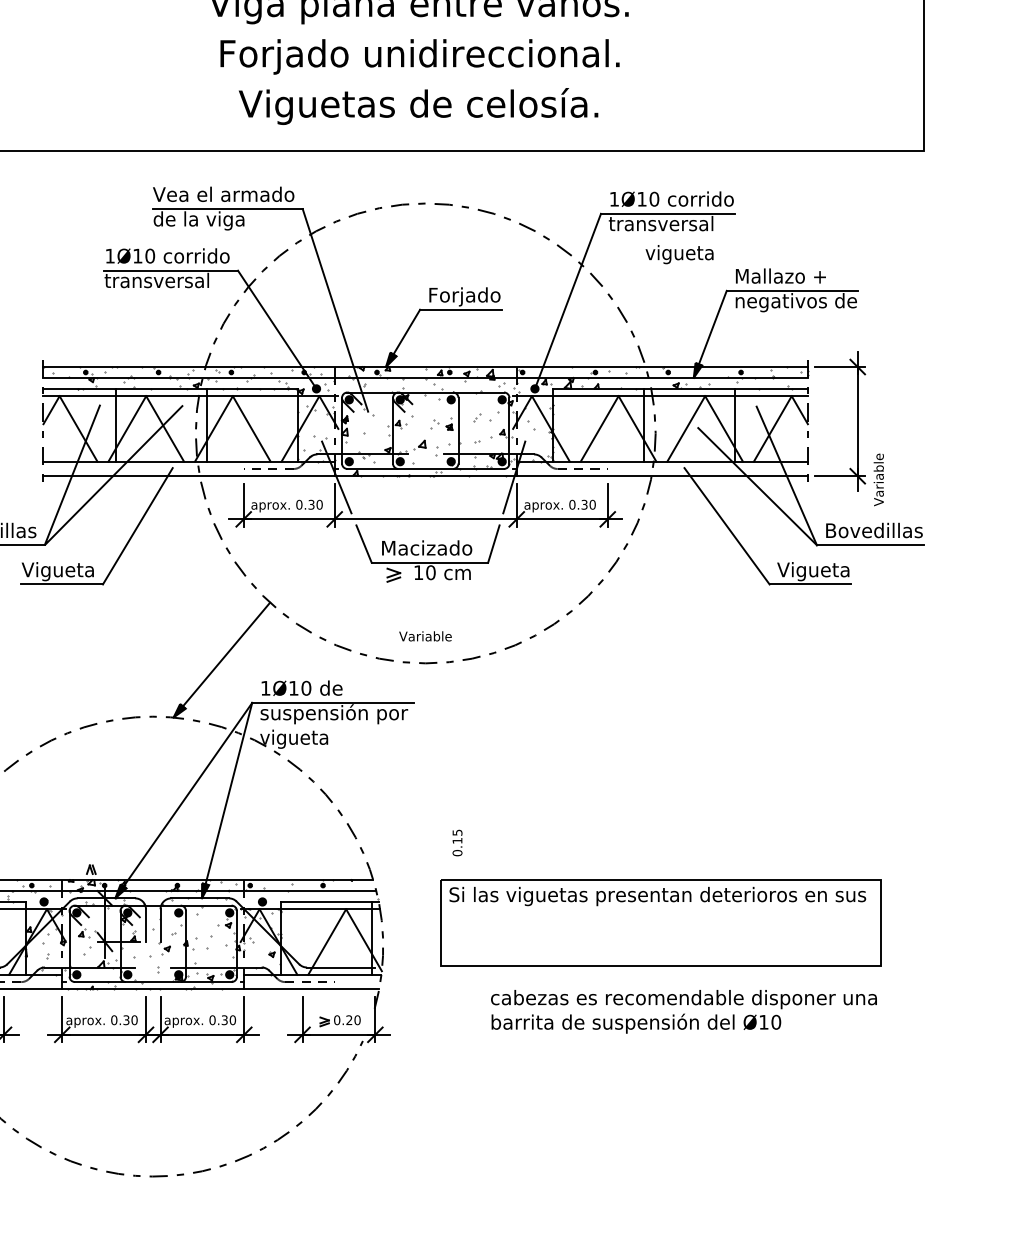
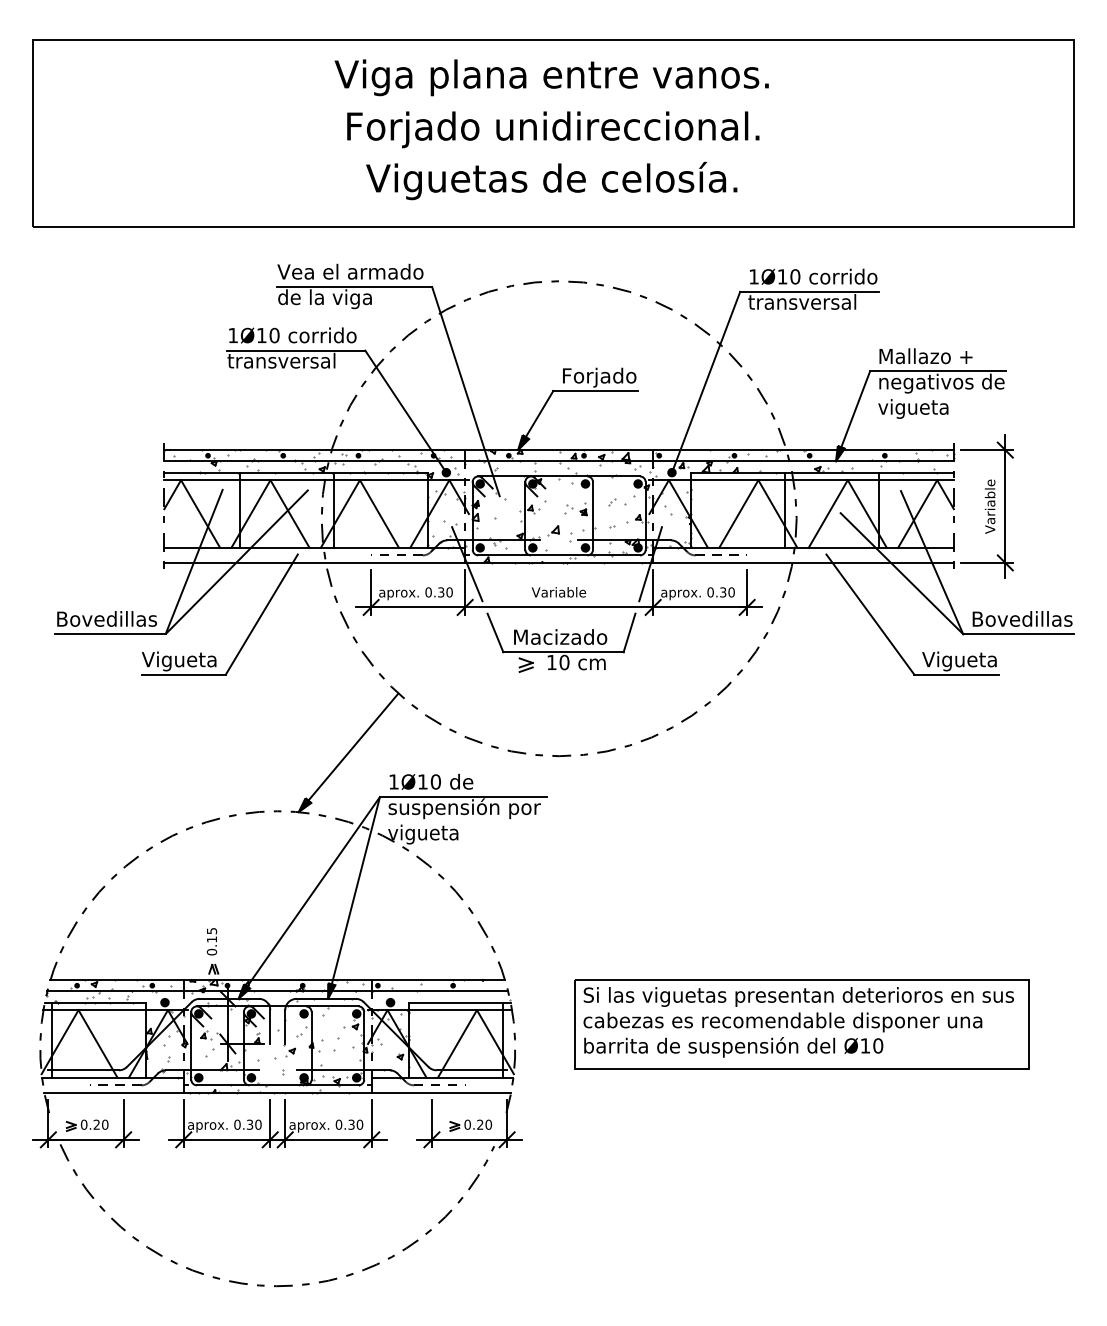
text: (679, 254) -> (913, 408), moved
text: (878, 479) -> (989, 506), moved
text: (425, 636) -> (558, 592), moved
text: (457, 842) -> (211, 941), moved
text: (683, 1011) -> (782, 1034), moved

